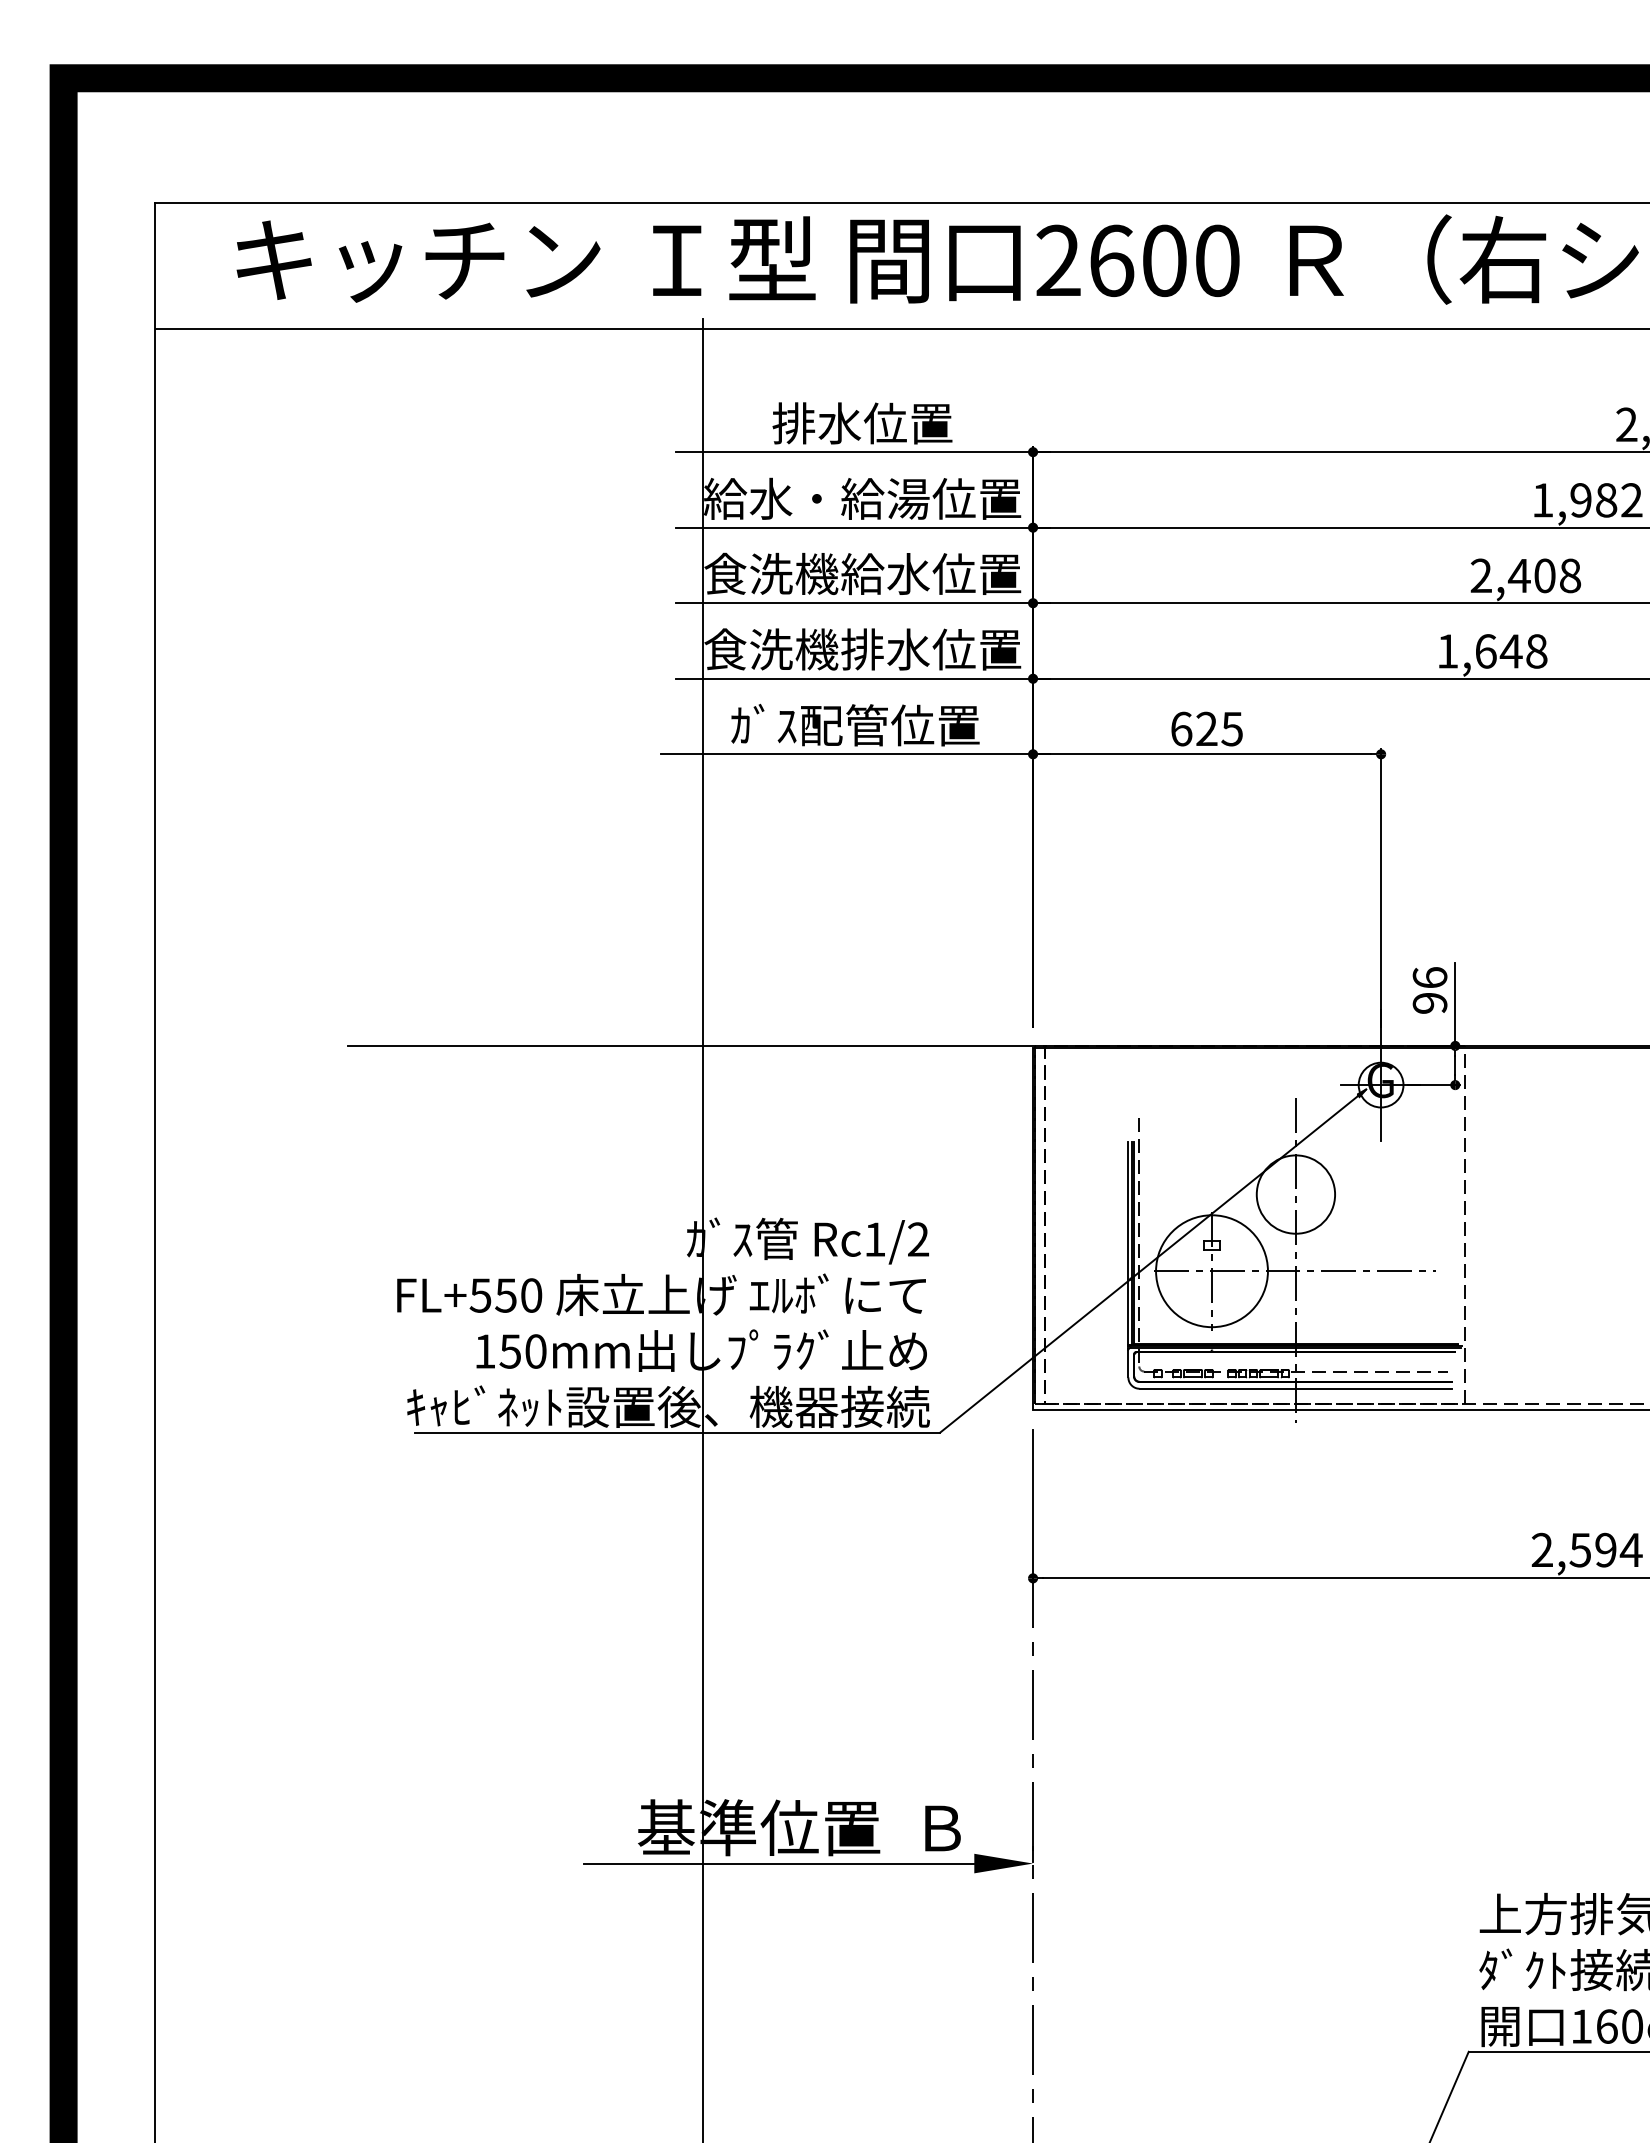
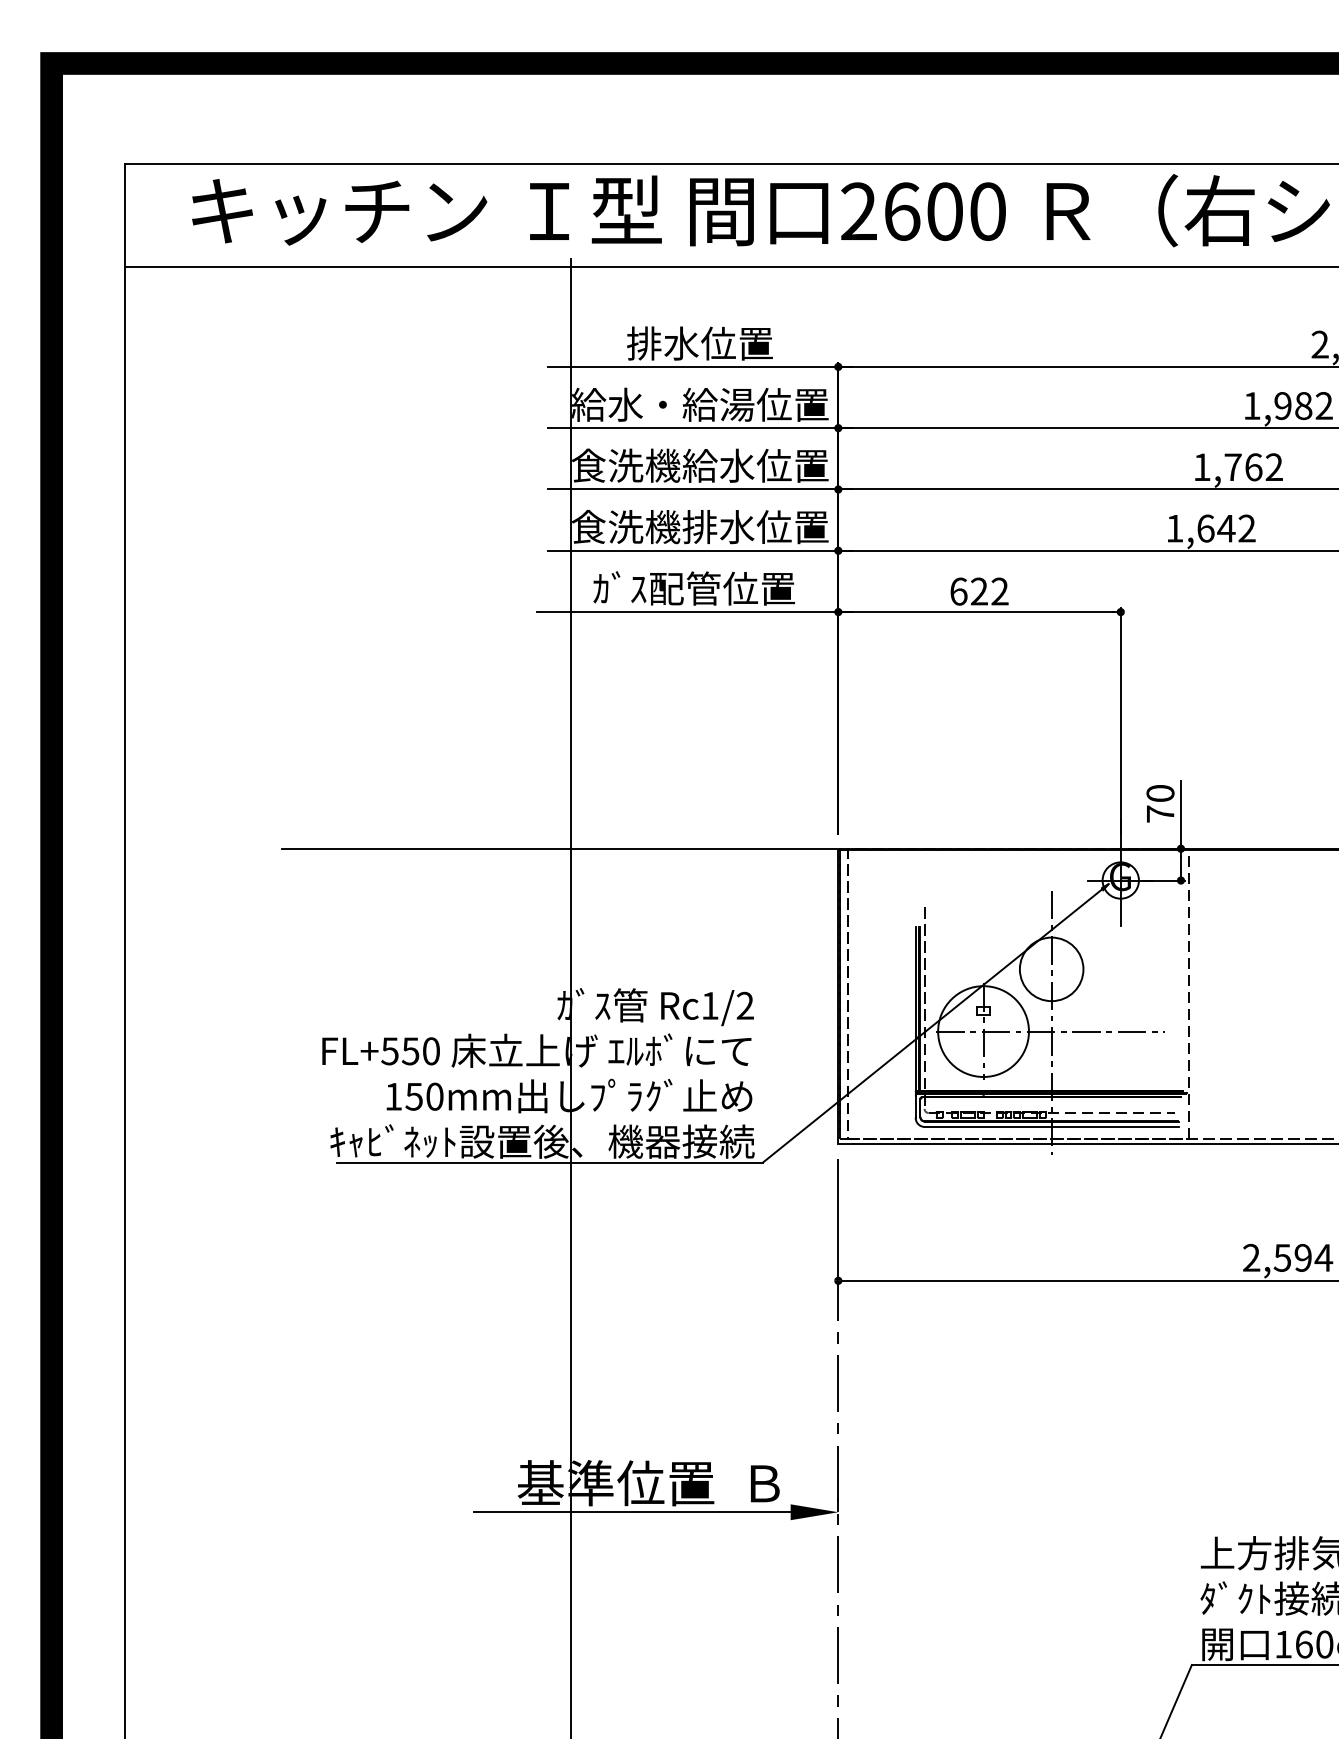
text: (1525, 575) -> (1237, 466), 2,408 -> 1,762
text: (1536, 651) -> (1246, 528), 1,648 -> 1,642
text: (1231, 728) -> (999, 591), 625 -> 622
text: (1429, 990) -> (1160, 803), 96 -> 70

